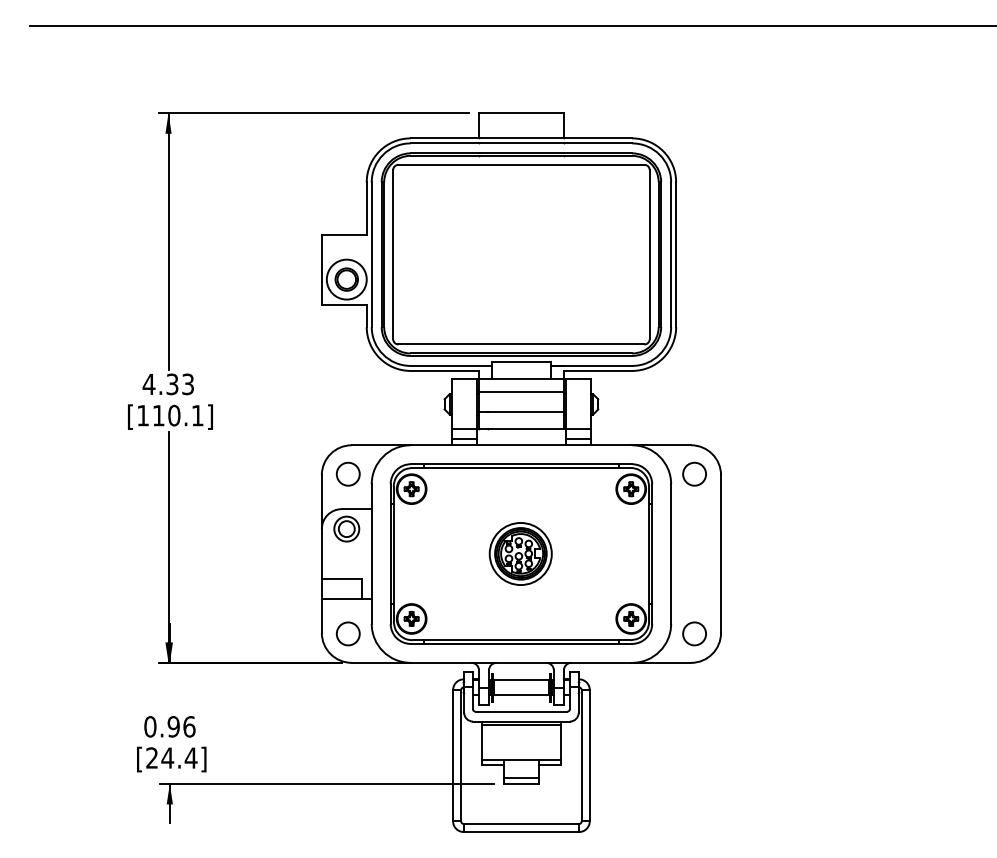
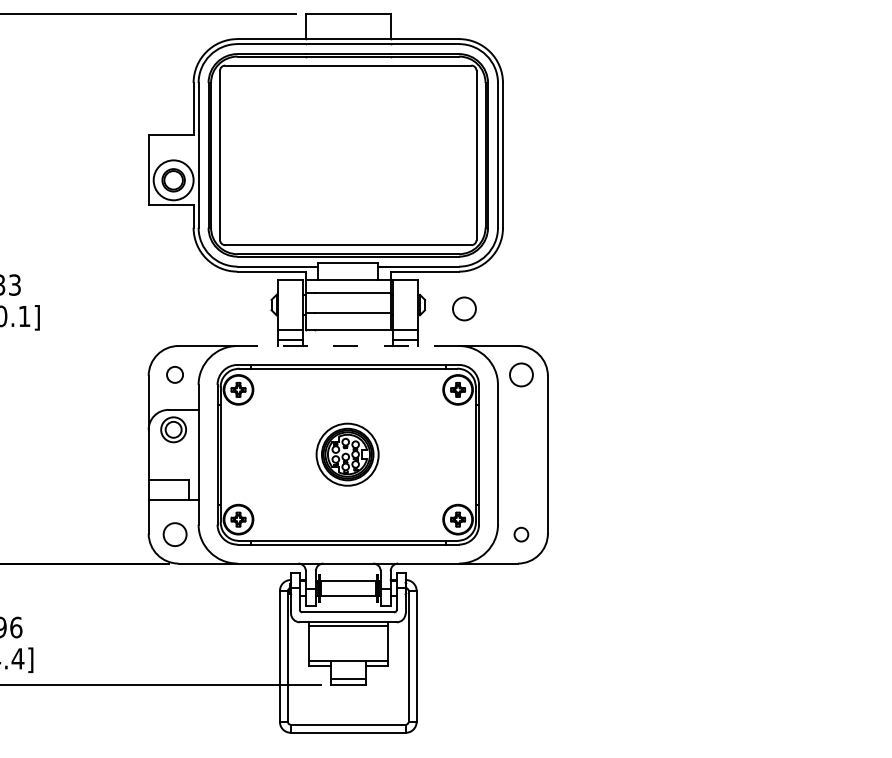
circle: (637, 407) -> (464, 308), added
line: (521, 445) -> (348, 346), solid -> dashed
circle: (347, 473) -> (174, 374), size x0.7
circle: (694, 633) -> (521, 534), size x0.6

